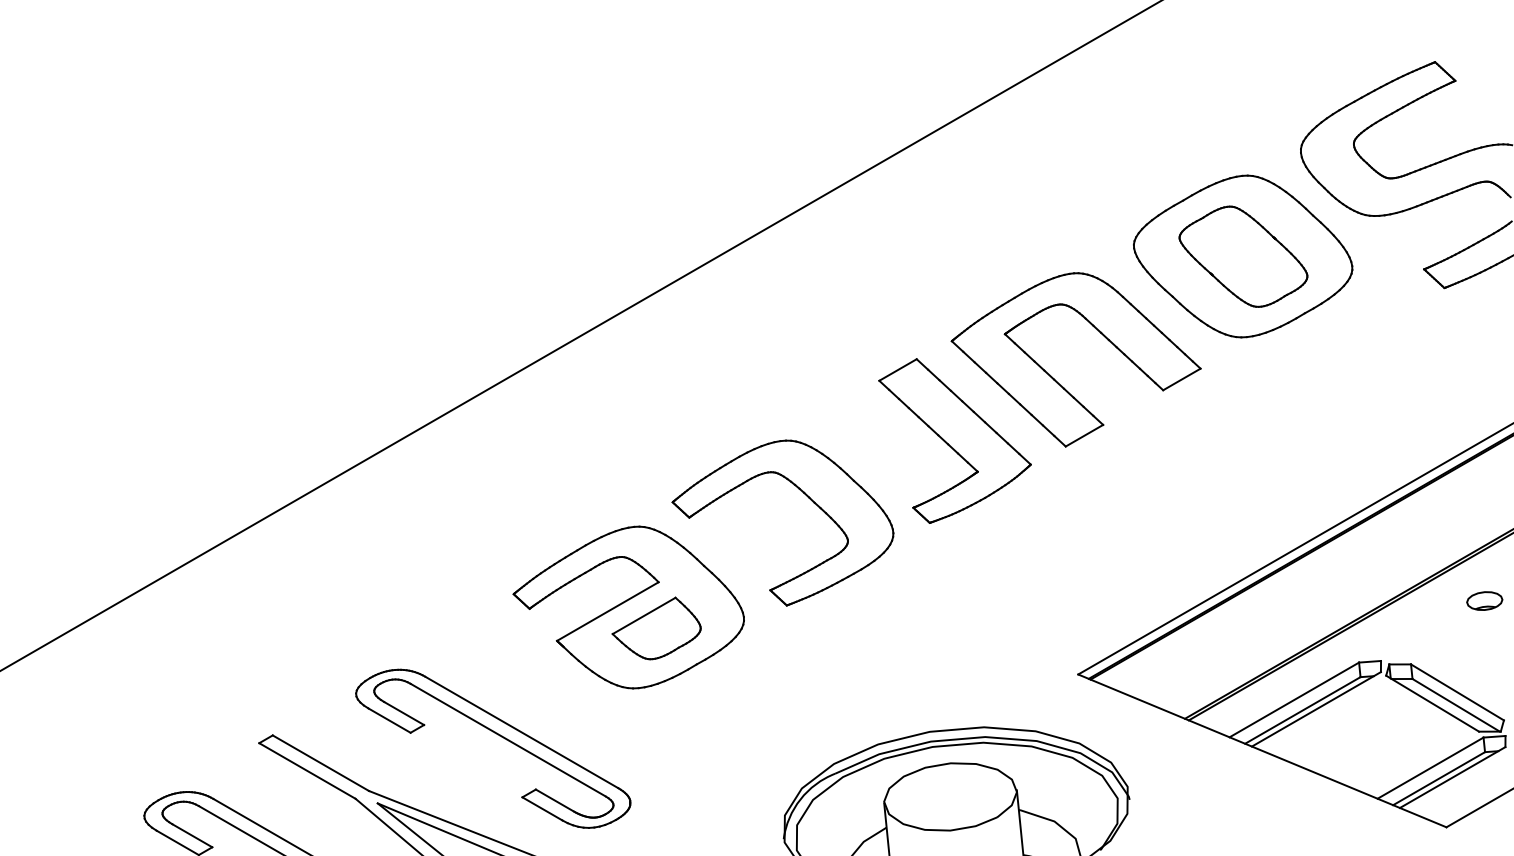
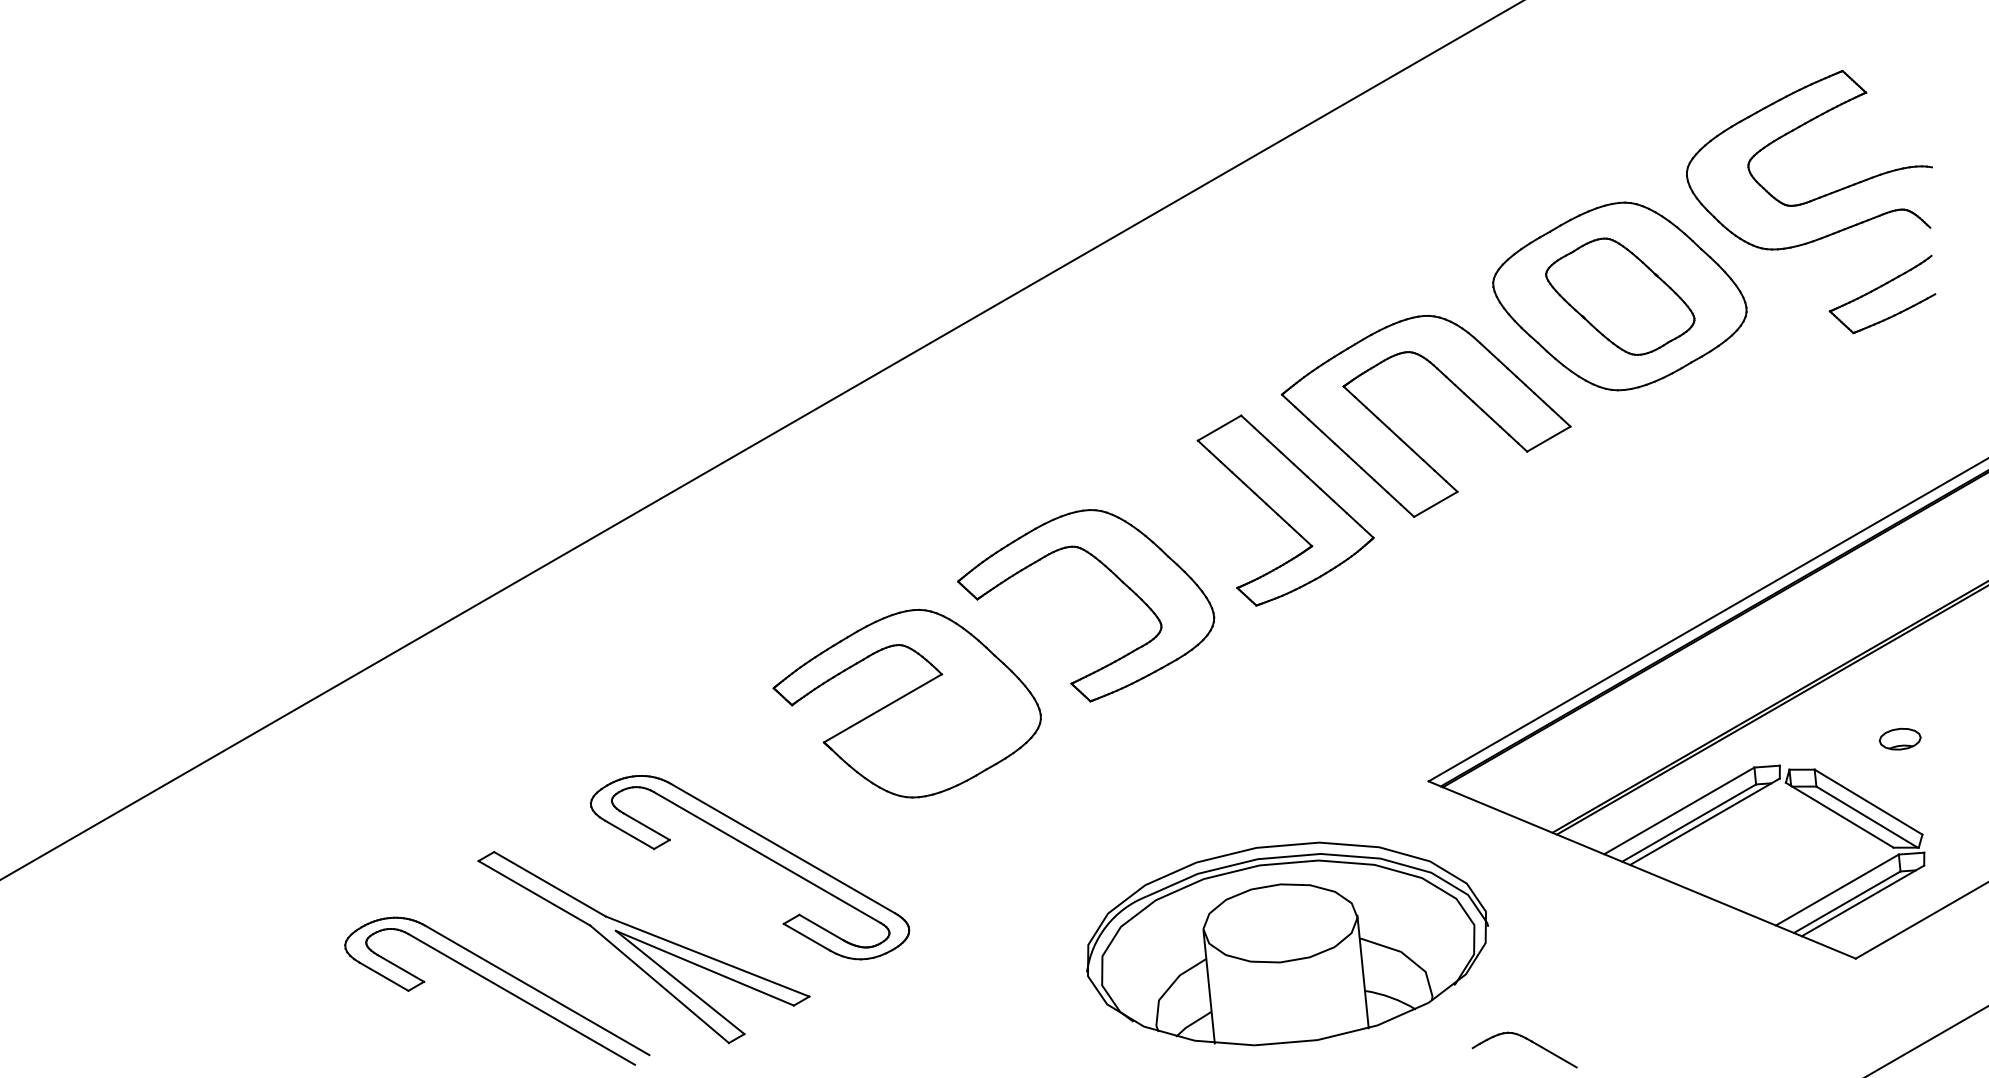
part: (1484, 600) -> (1899, 738), moved
part: (656, 628) -> (939, 727), removed

